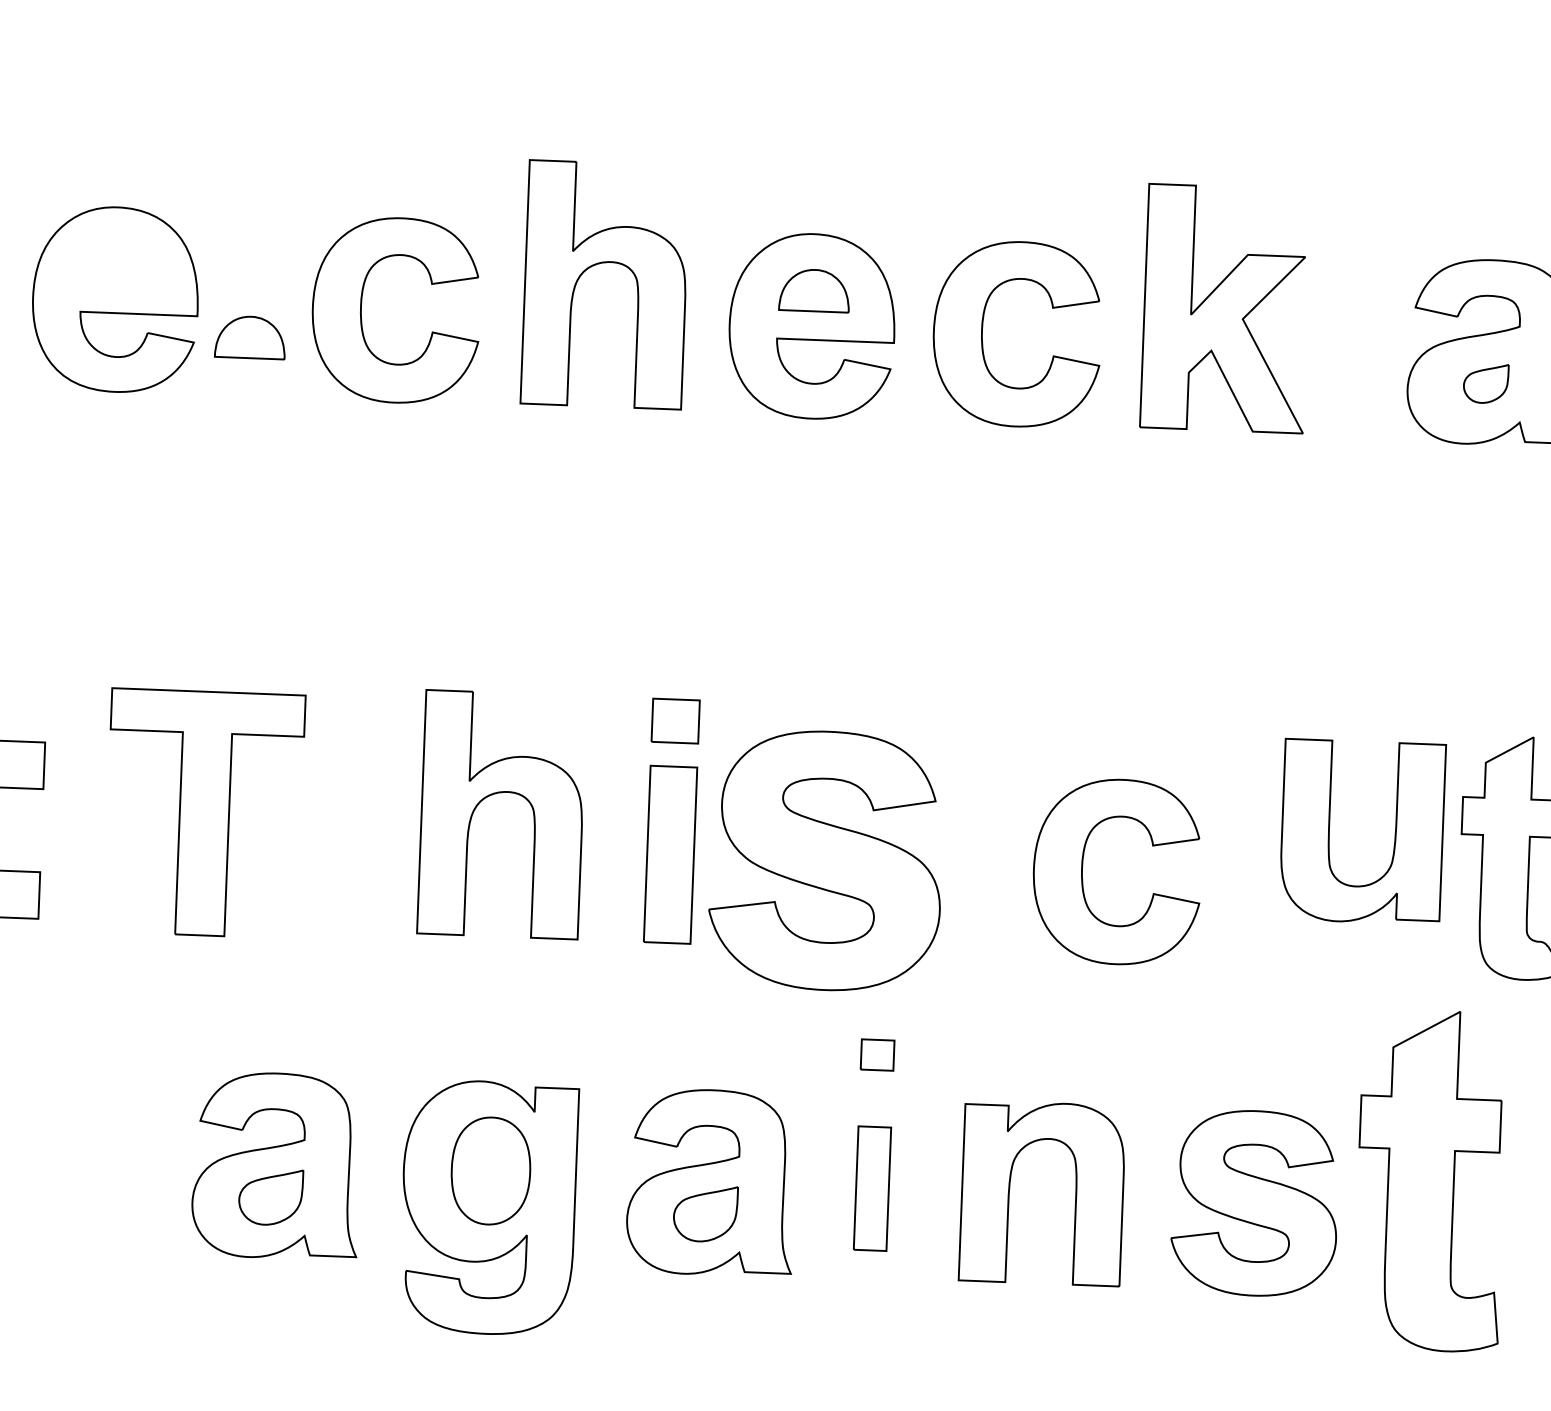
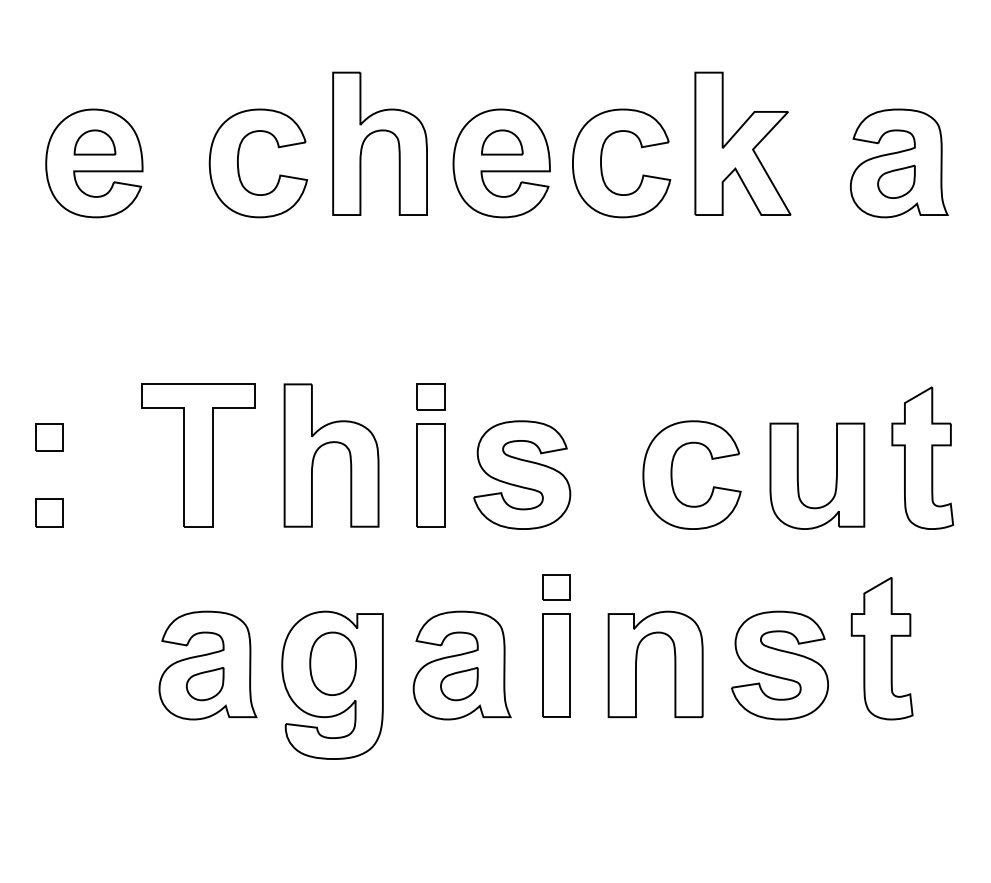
part: (249, 337) -> (94, 142), moved
part: (1486, 383) -> (896, 181), size x1.43
part: (203, 813) -> (198, 455), moved
part: (1393, 838) -> (835, 479), moved
part: (827, 859) -> (522, 474), size x0.71
part: (877, 1055) -> (556, 587), size x1.43
part: (1429, 1180) -> (881, 648), size x0.71
part: (872, 1188) -> (556, 665), size x1.43

